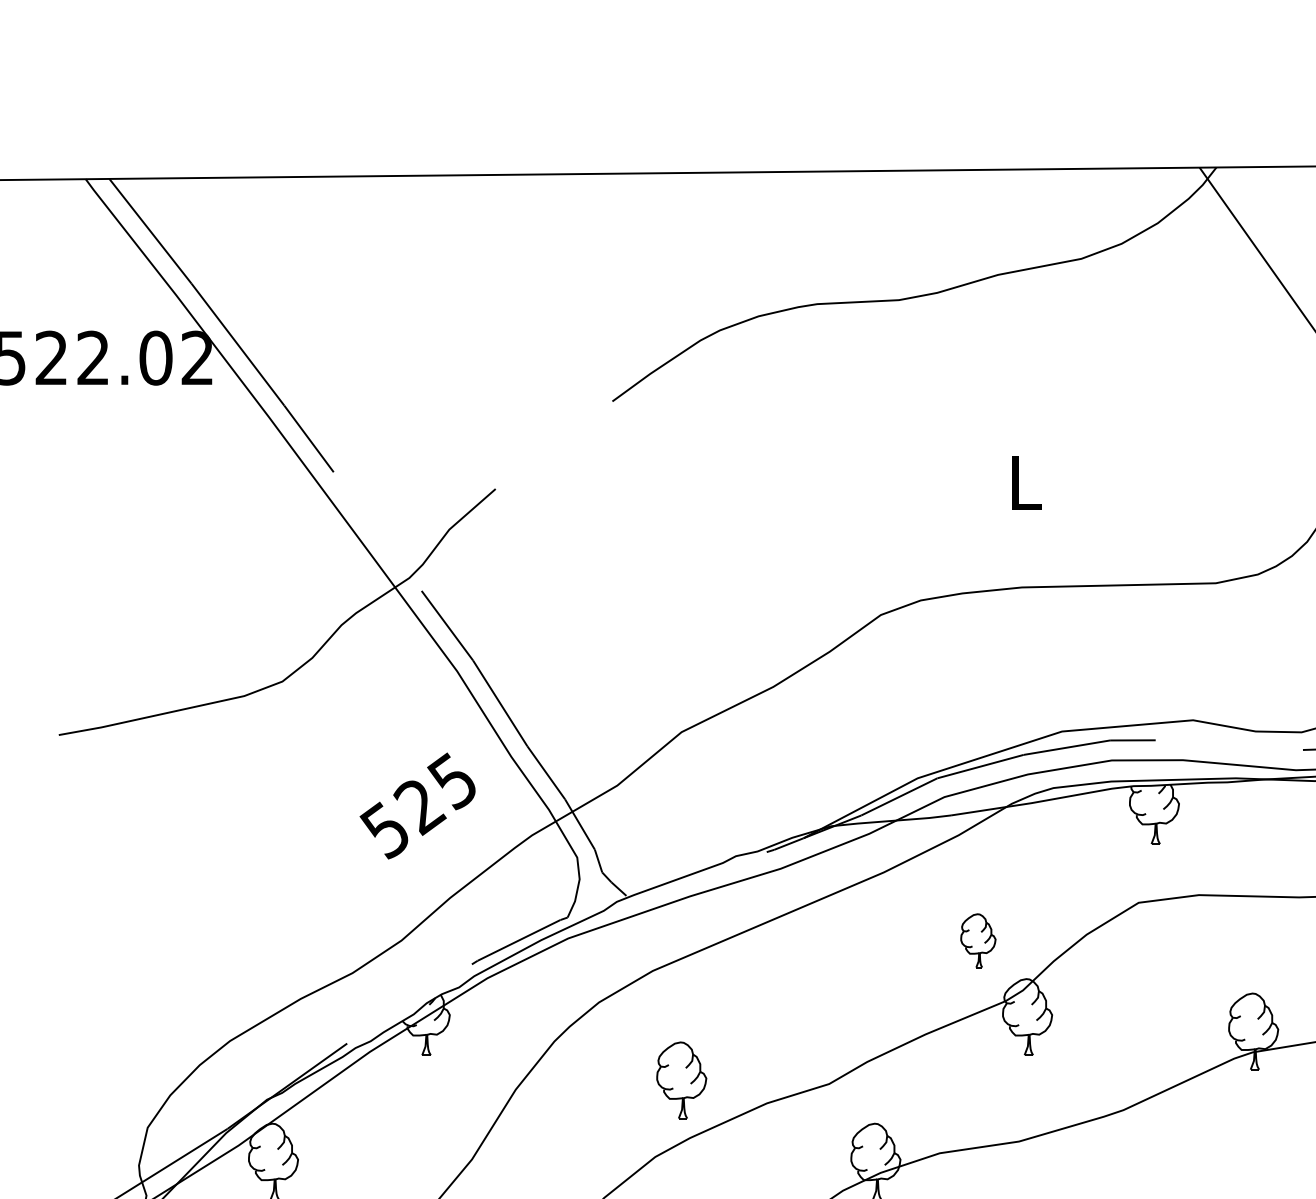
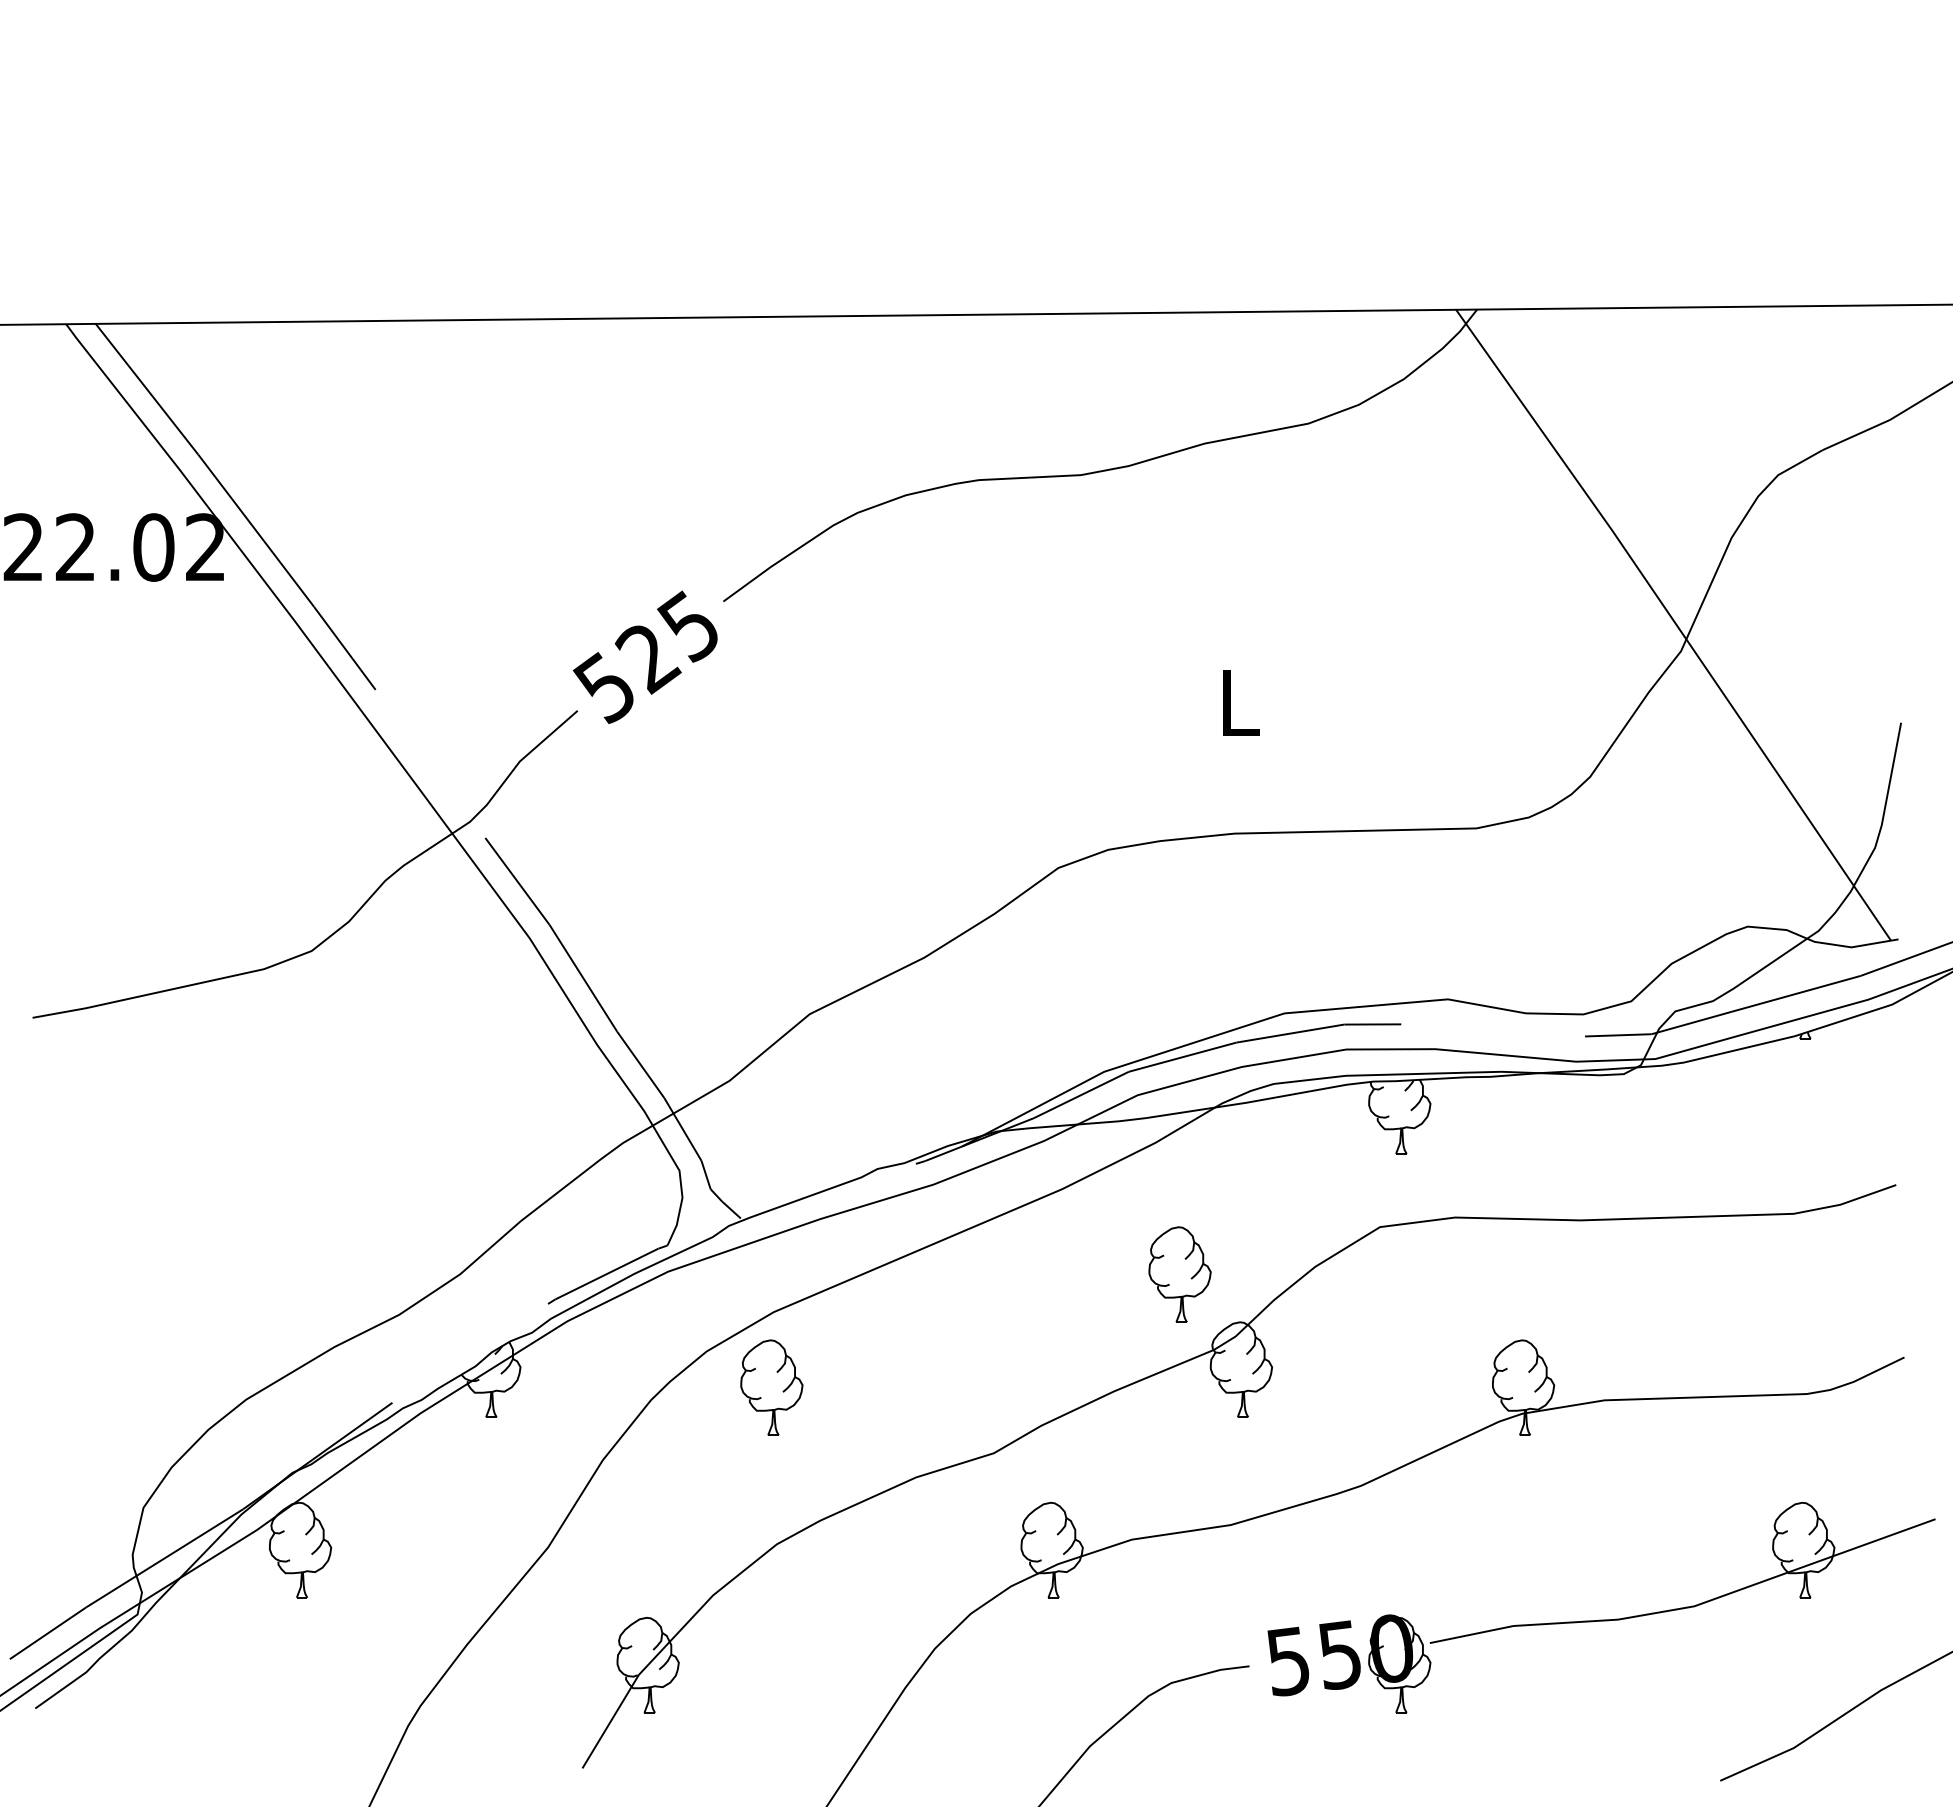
text: (416, 805) -> (644, 656), moved
part: (977, 940) -> (1179, 1274), size x1.43
part: (681, 1080) -> (771, 1387), moved

